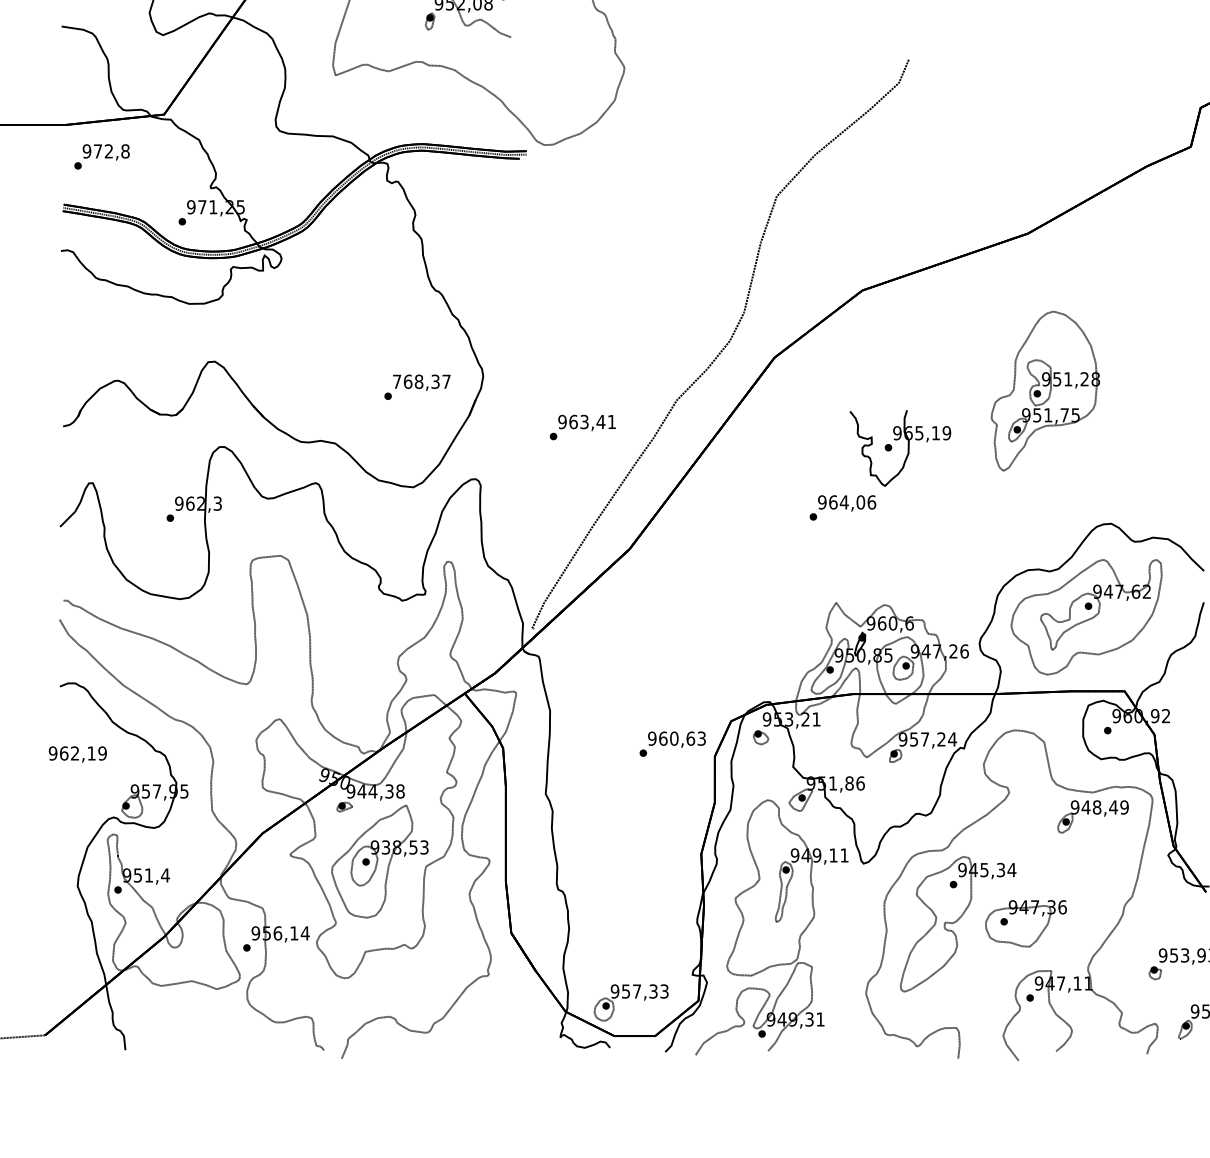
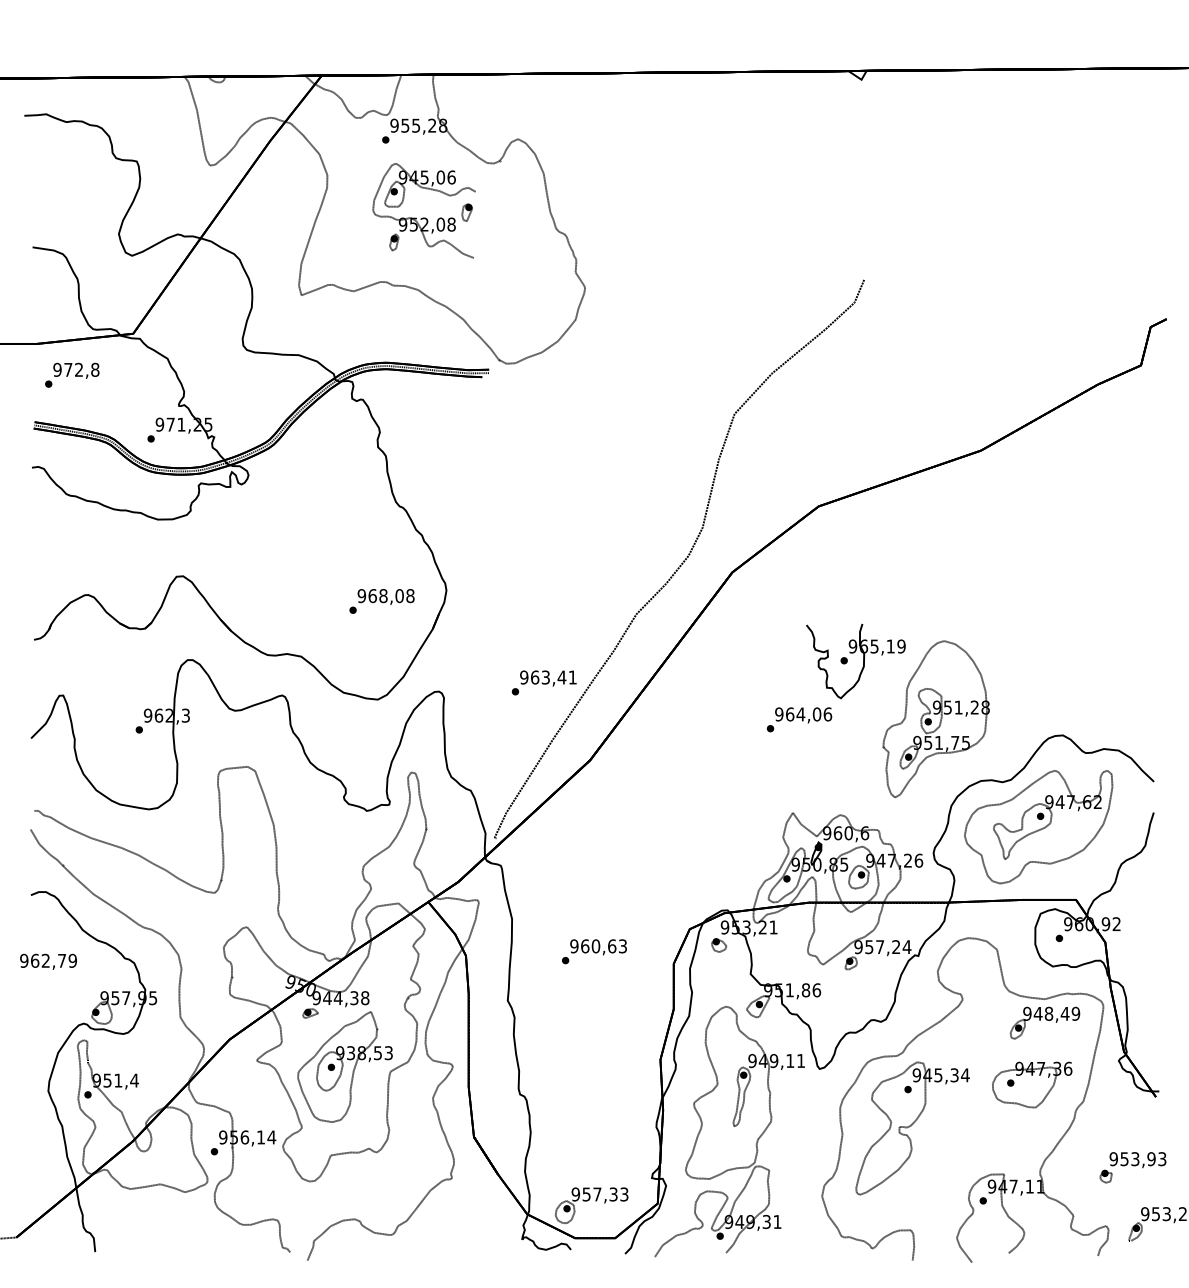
text: (421, 382) -> (385, 596), 768,37 -> 968,08
part: (1044, 391) -> (935, 719), moved
text: (582, 427) -> (543, 682), moved
text: (672, 743) -> (594, 951), moved
text: (91, 753) -> (61, 960), 962,19 -> 962,79
part: (1026, 923) -> (1032, 1084), moved

